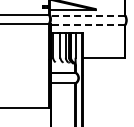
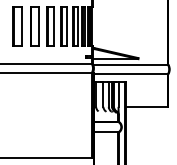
line: (87, 15) -> (130, 64), dashed -> solid
line: (88, 25) -> (131, 74), dashed -> solid

